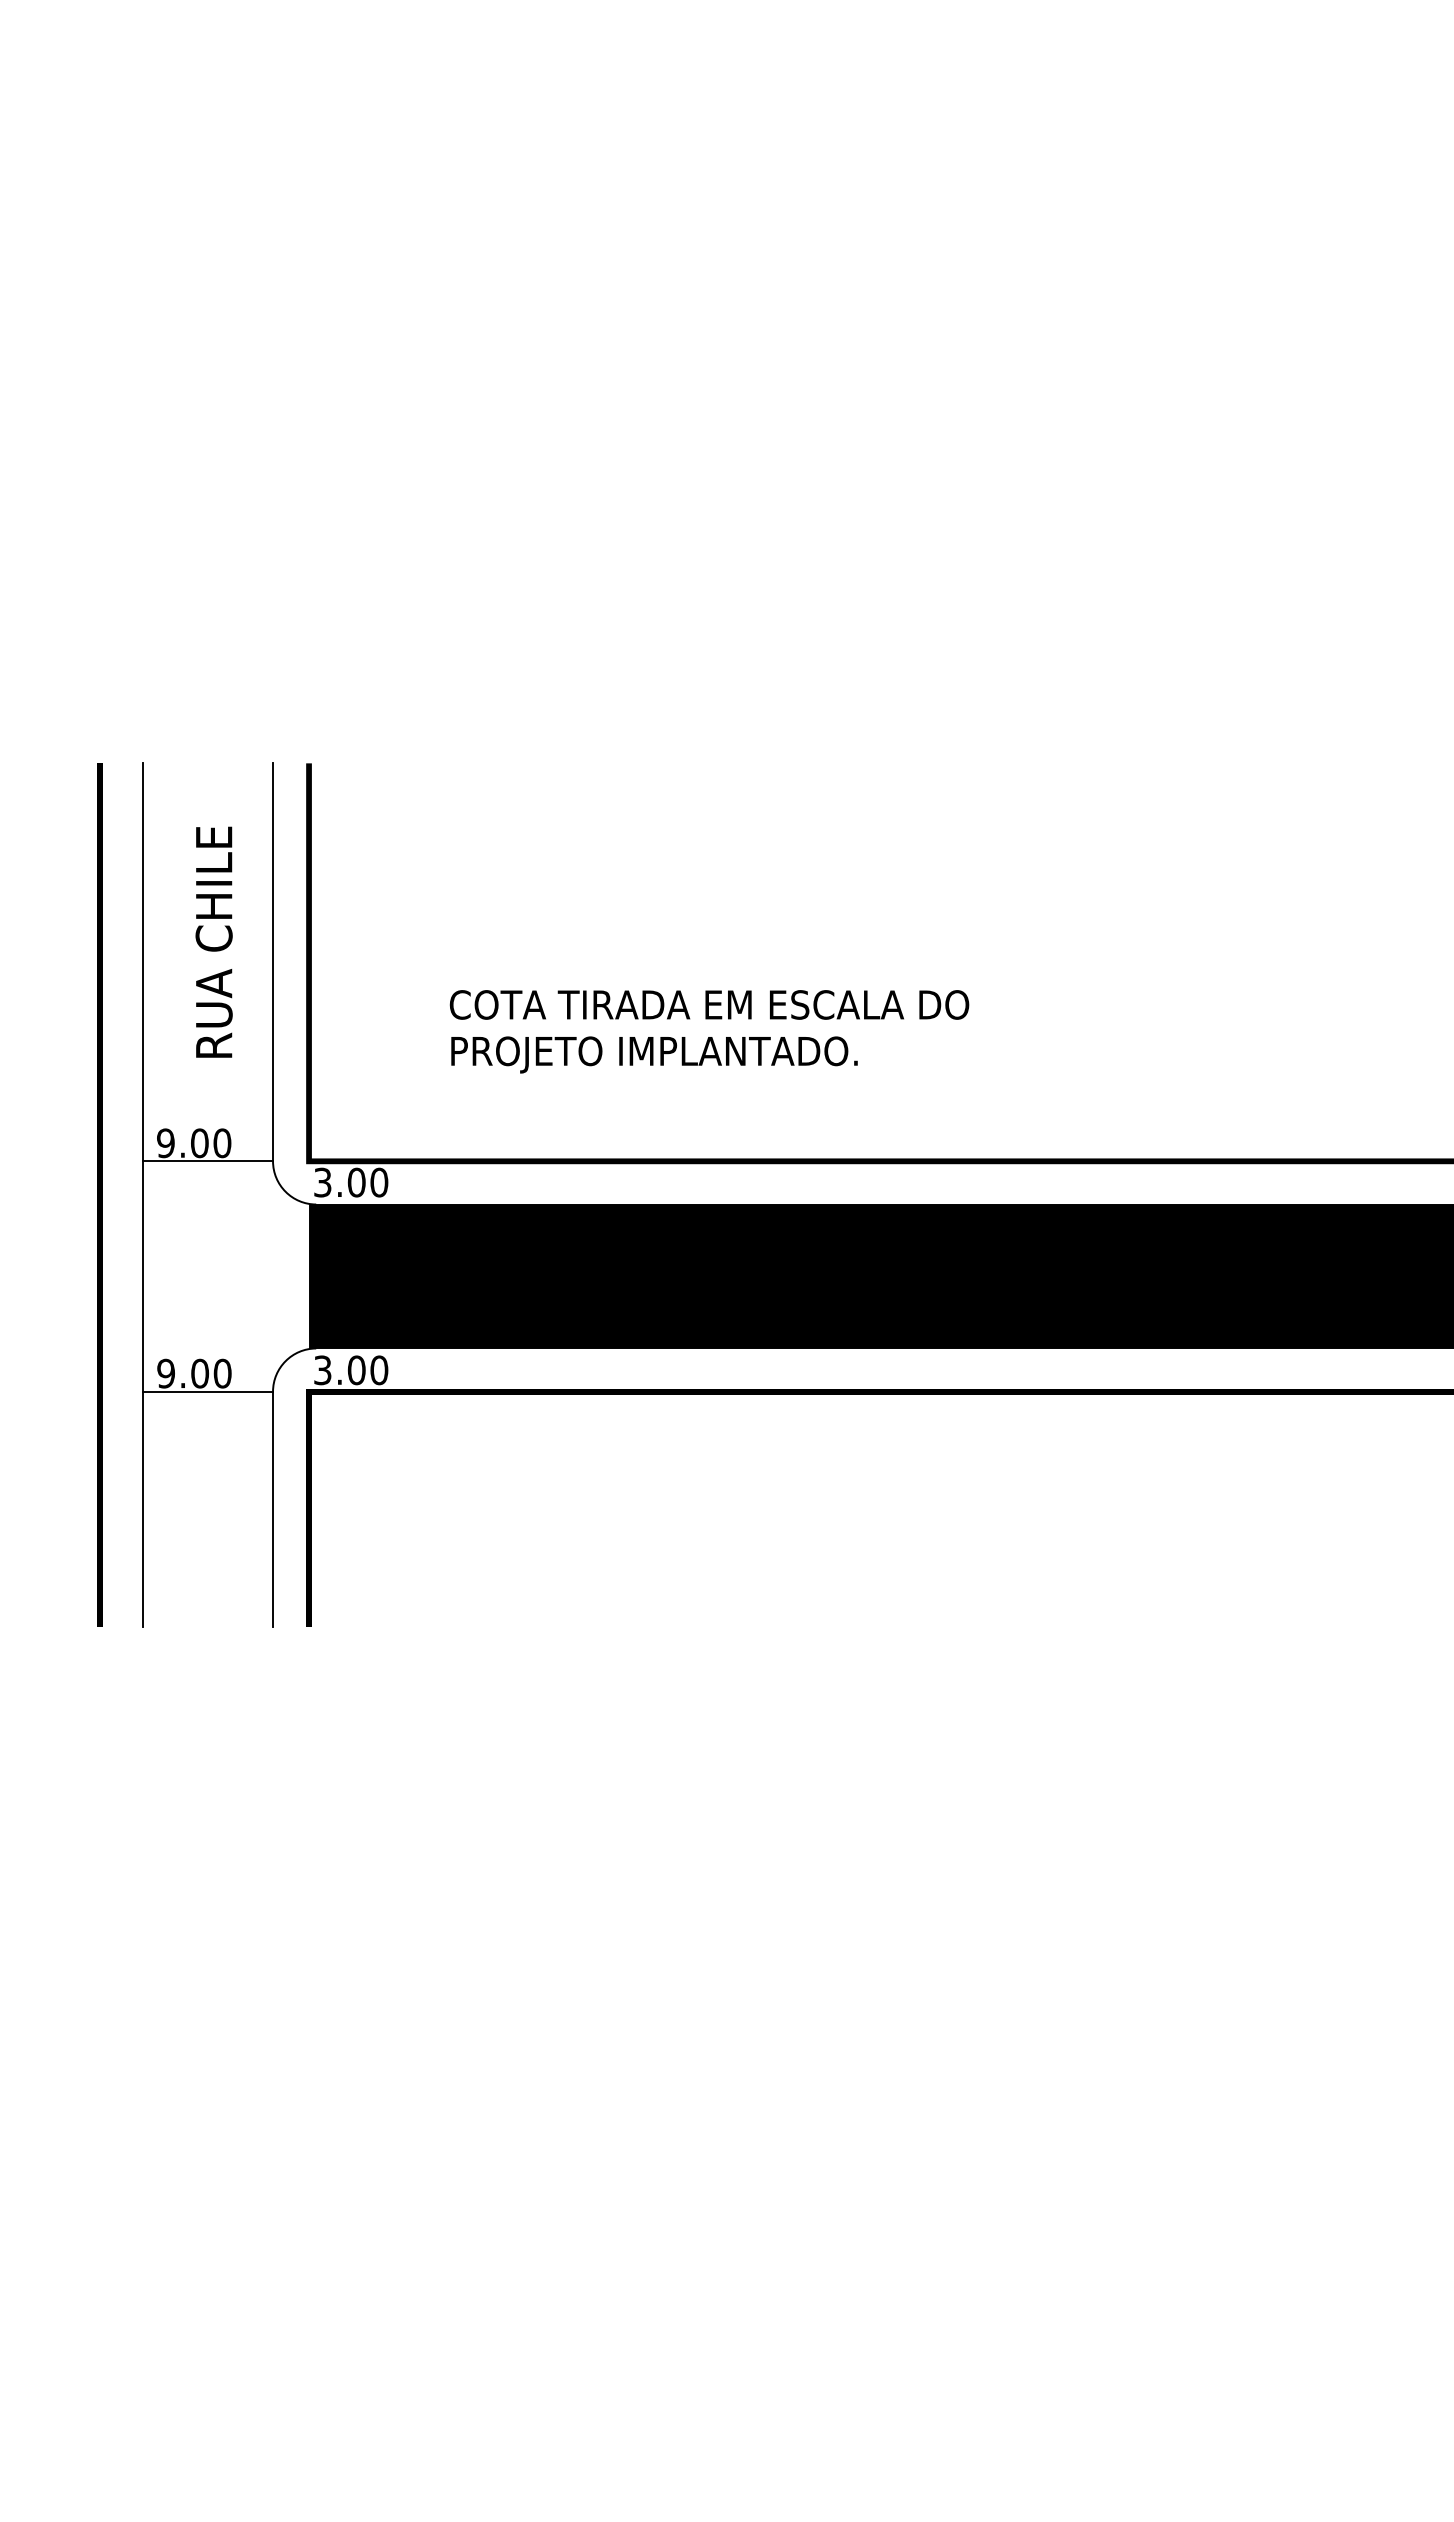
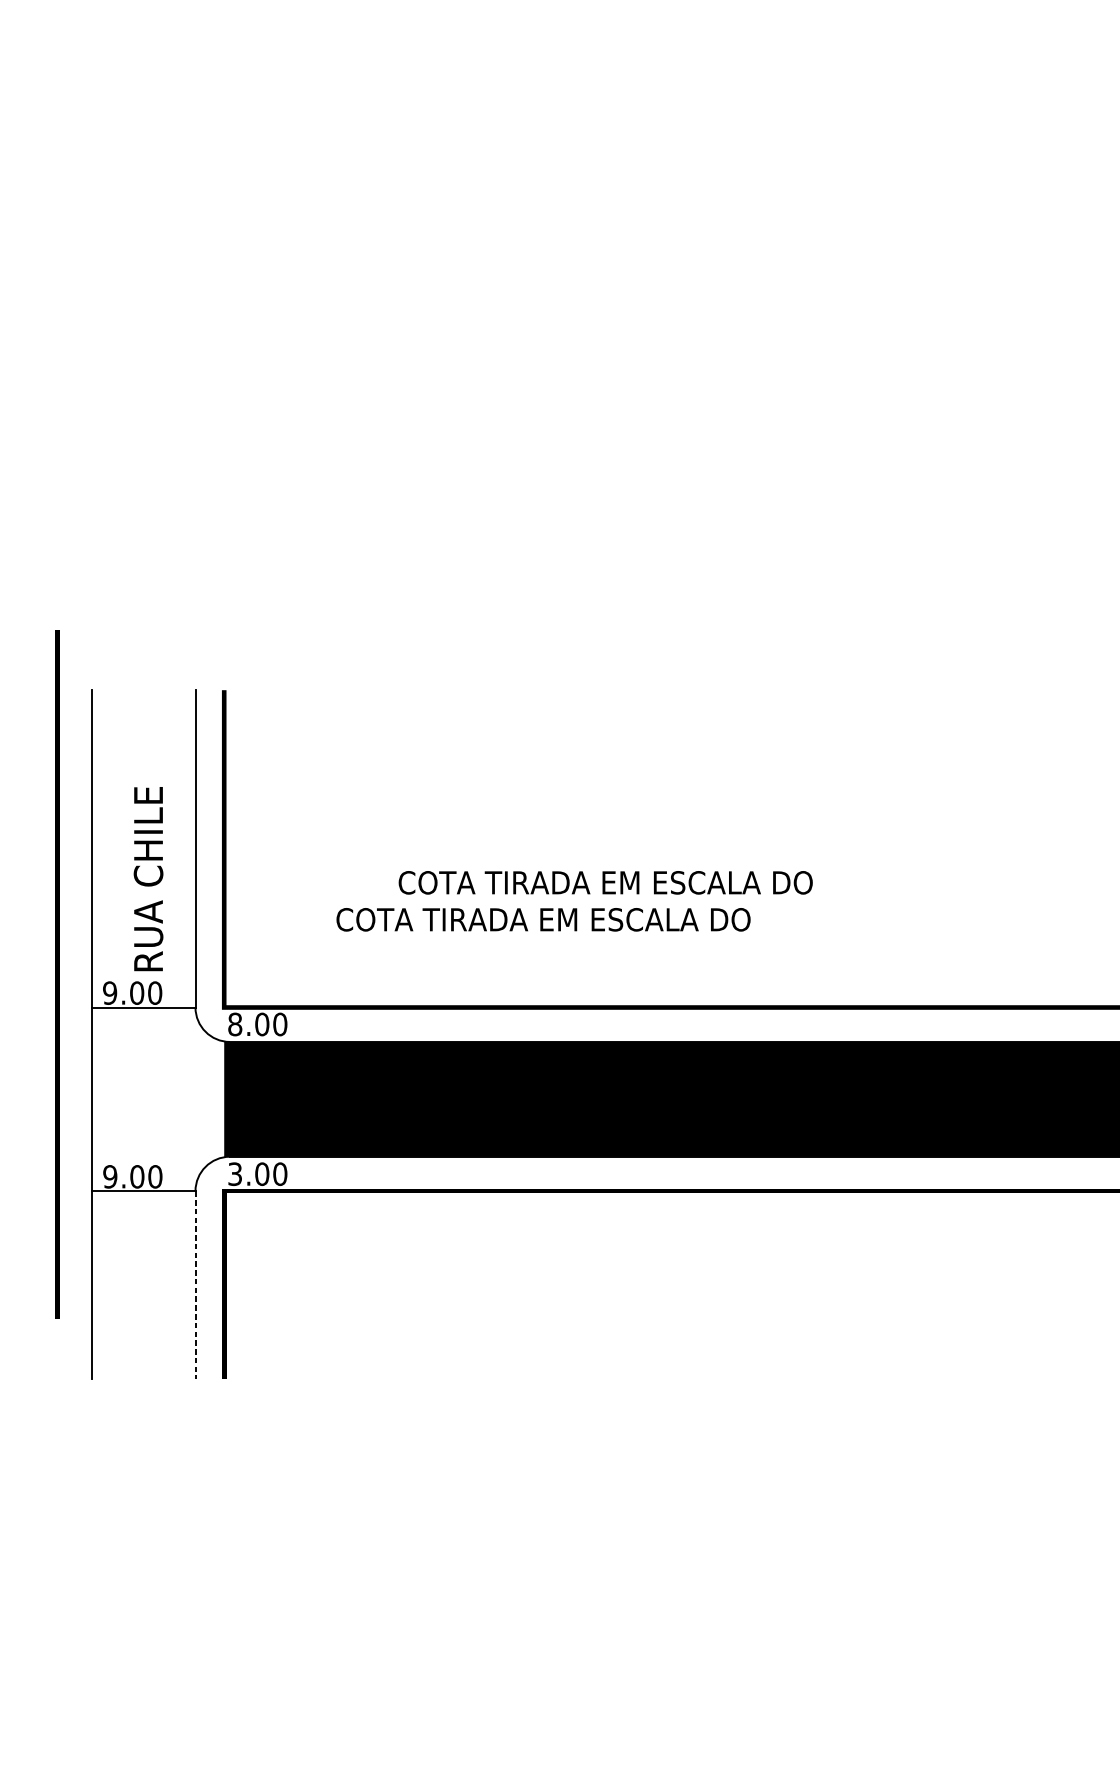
text: (213, 941) -> (148, 878), moved
text: (709, 1004) -> (605, 882), moved
text: (709, 1054) -> (543, 922), PROJETO IMPLANTADO. -> COTA TIRADA EM ESCALA DO
text: (322, 1182) -> (234, 1024), 3.00 -> 8.00
line: (99, 1194) -> (57, 974), moved
line: (273, 1509) -> (195, 1285), solid -> dashed

